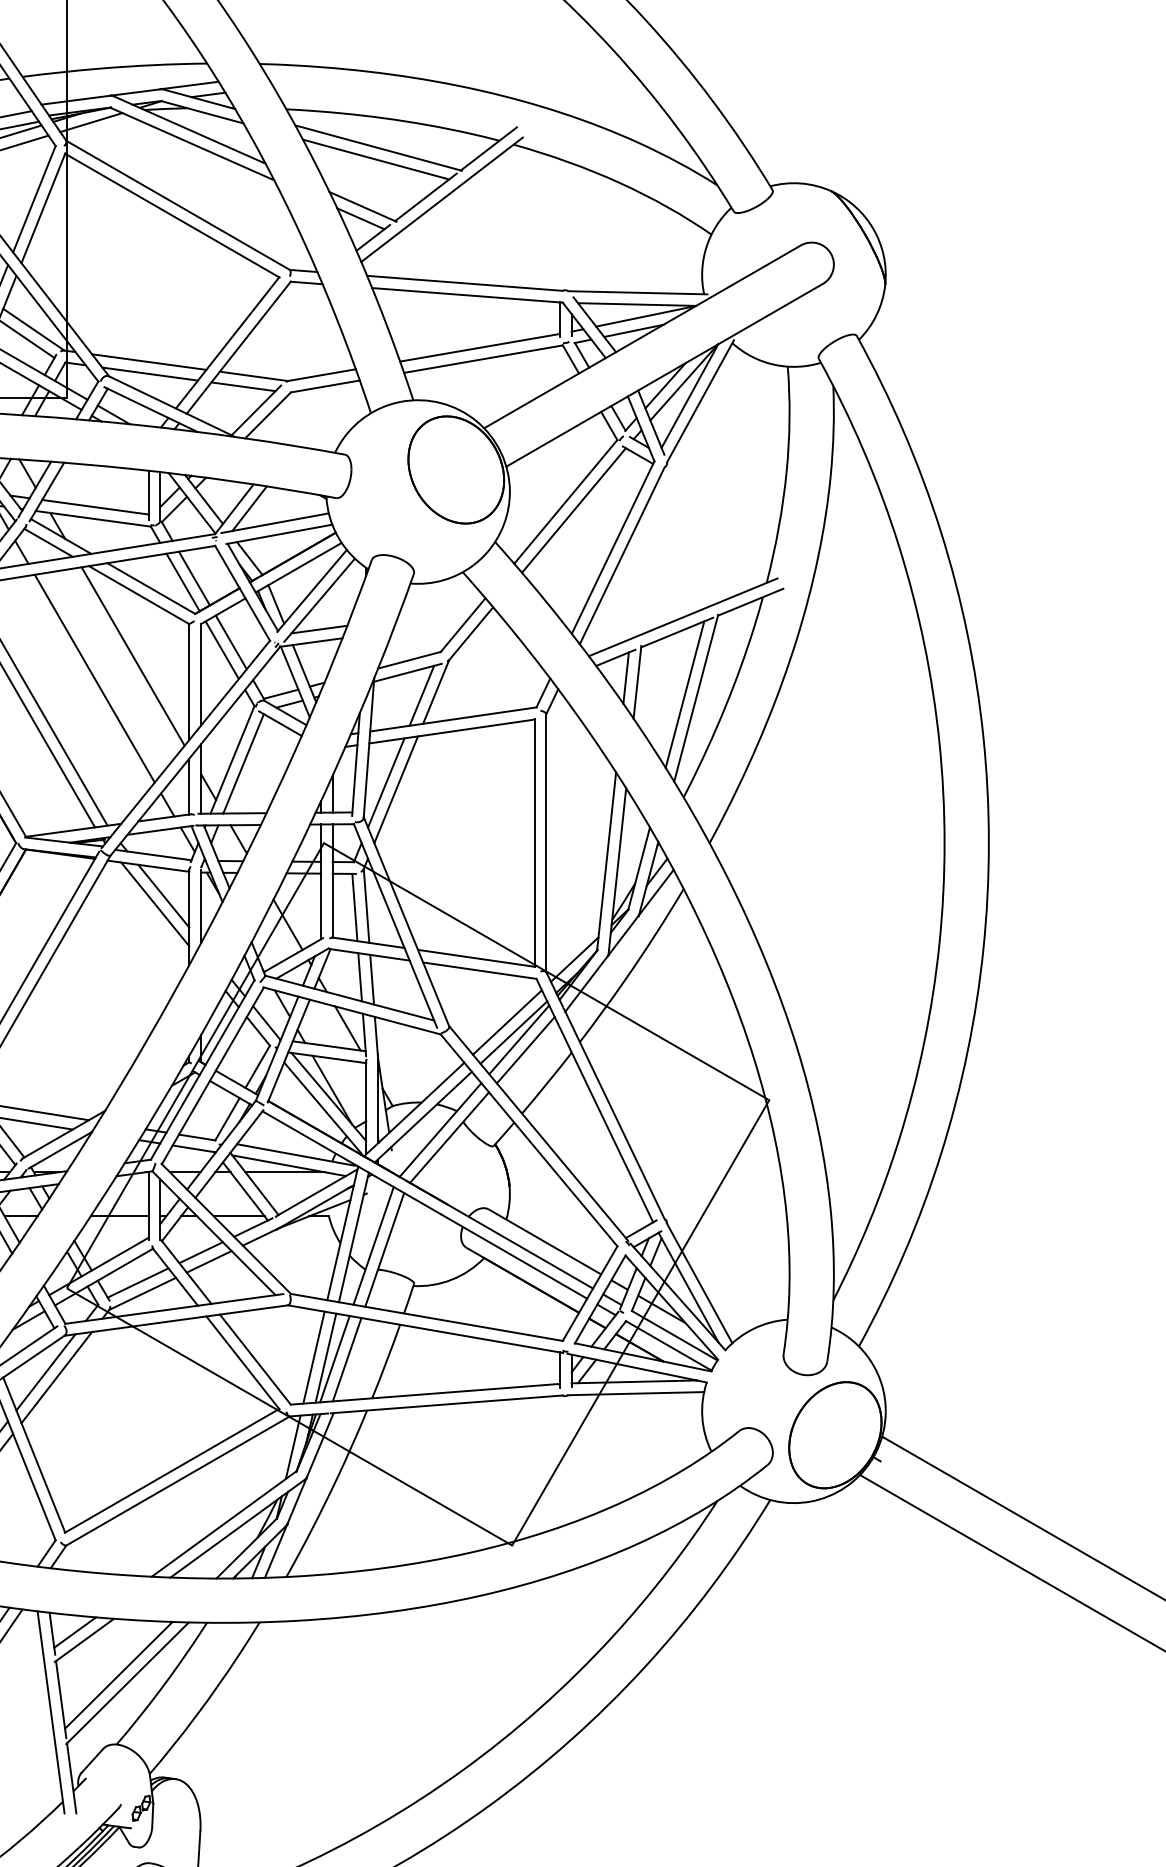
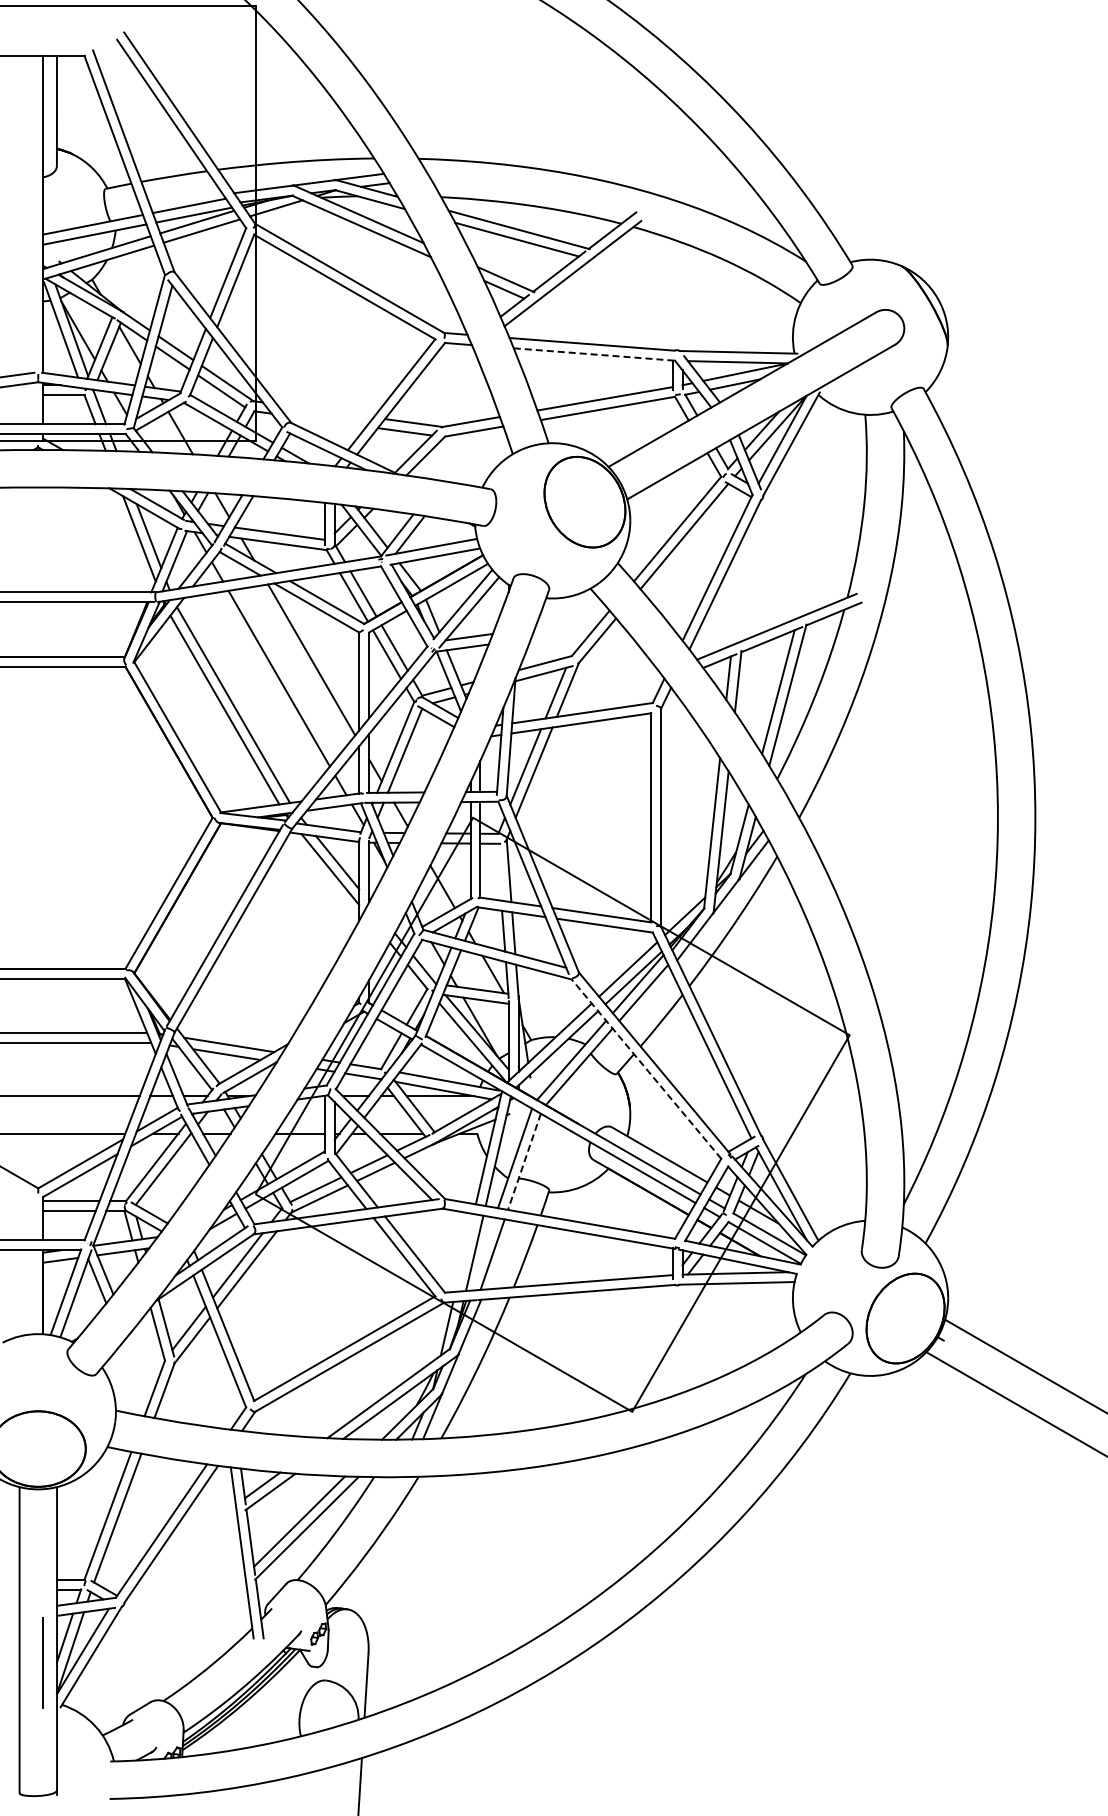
line: (467, 295) -> (594, 354), solid -> dashed
line: (148, 361) -> (324, 410), removed
line: (149, 373) -> (325, 420), removed
line: (355, 906) -> (499, 871), removed
line: (529, 1140) -> (646, 1069), solid -> dashed
line: (384, 1249) -> (524, 1161), solid -> dashed
line: (313, 1357) -> (464, 1252), removed
line: (333, 1358) -> (481, 1253), removed

